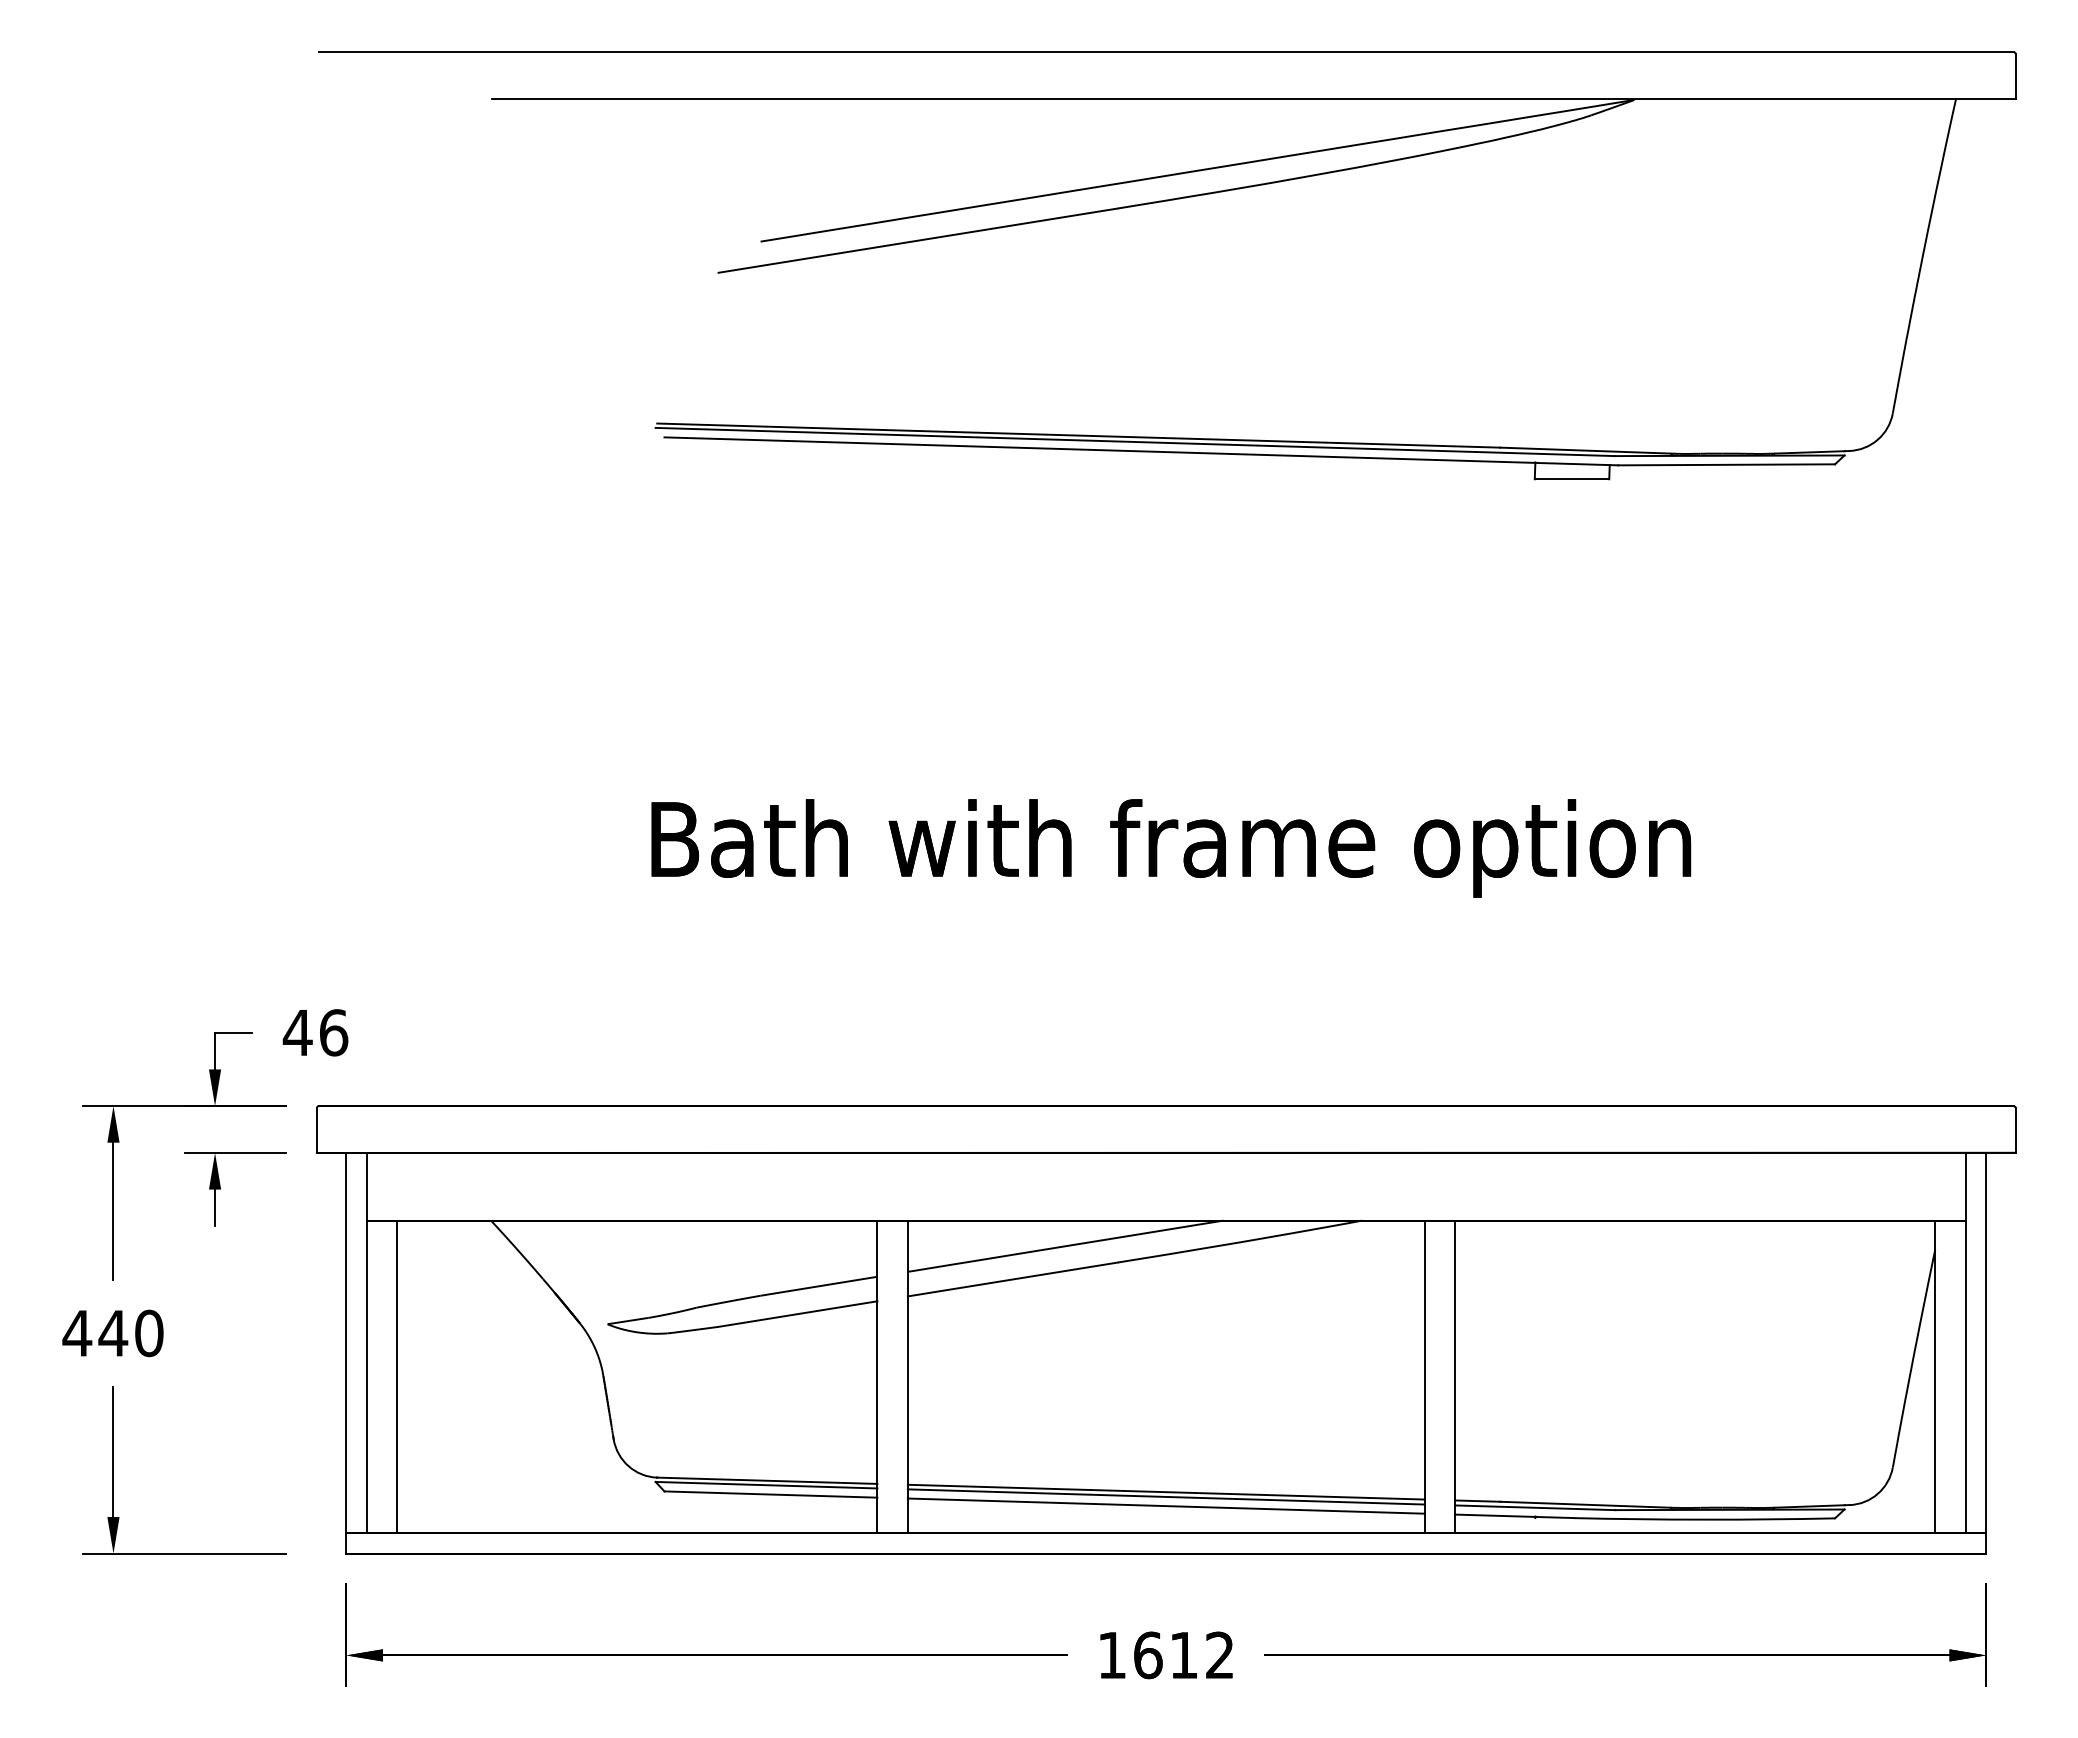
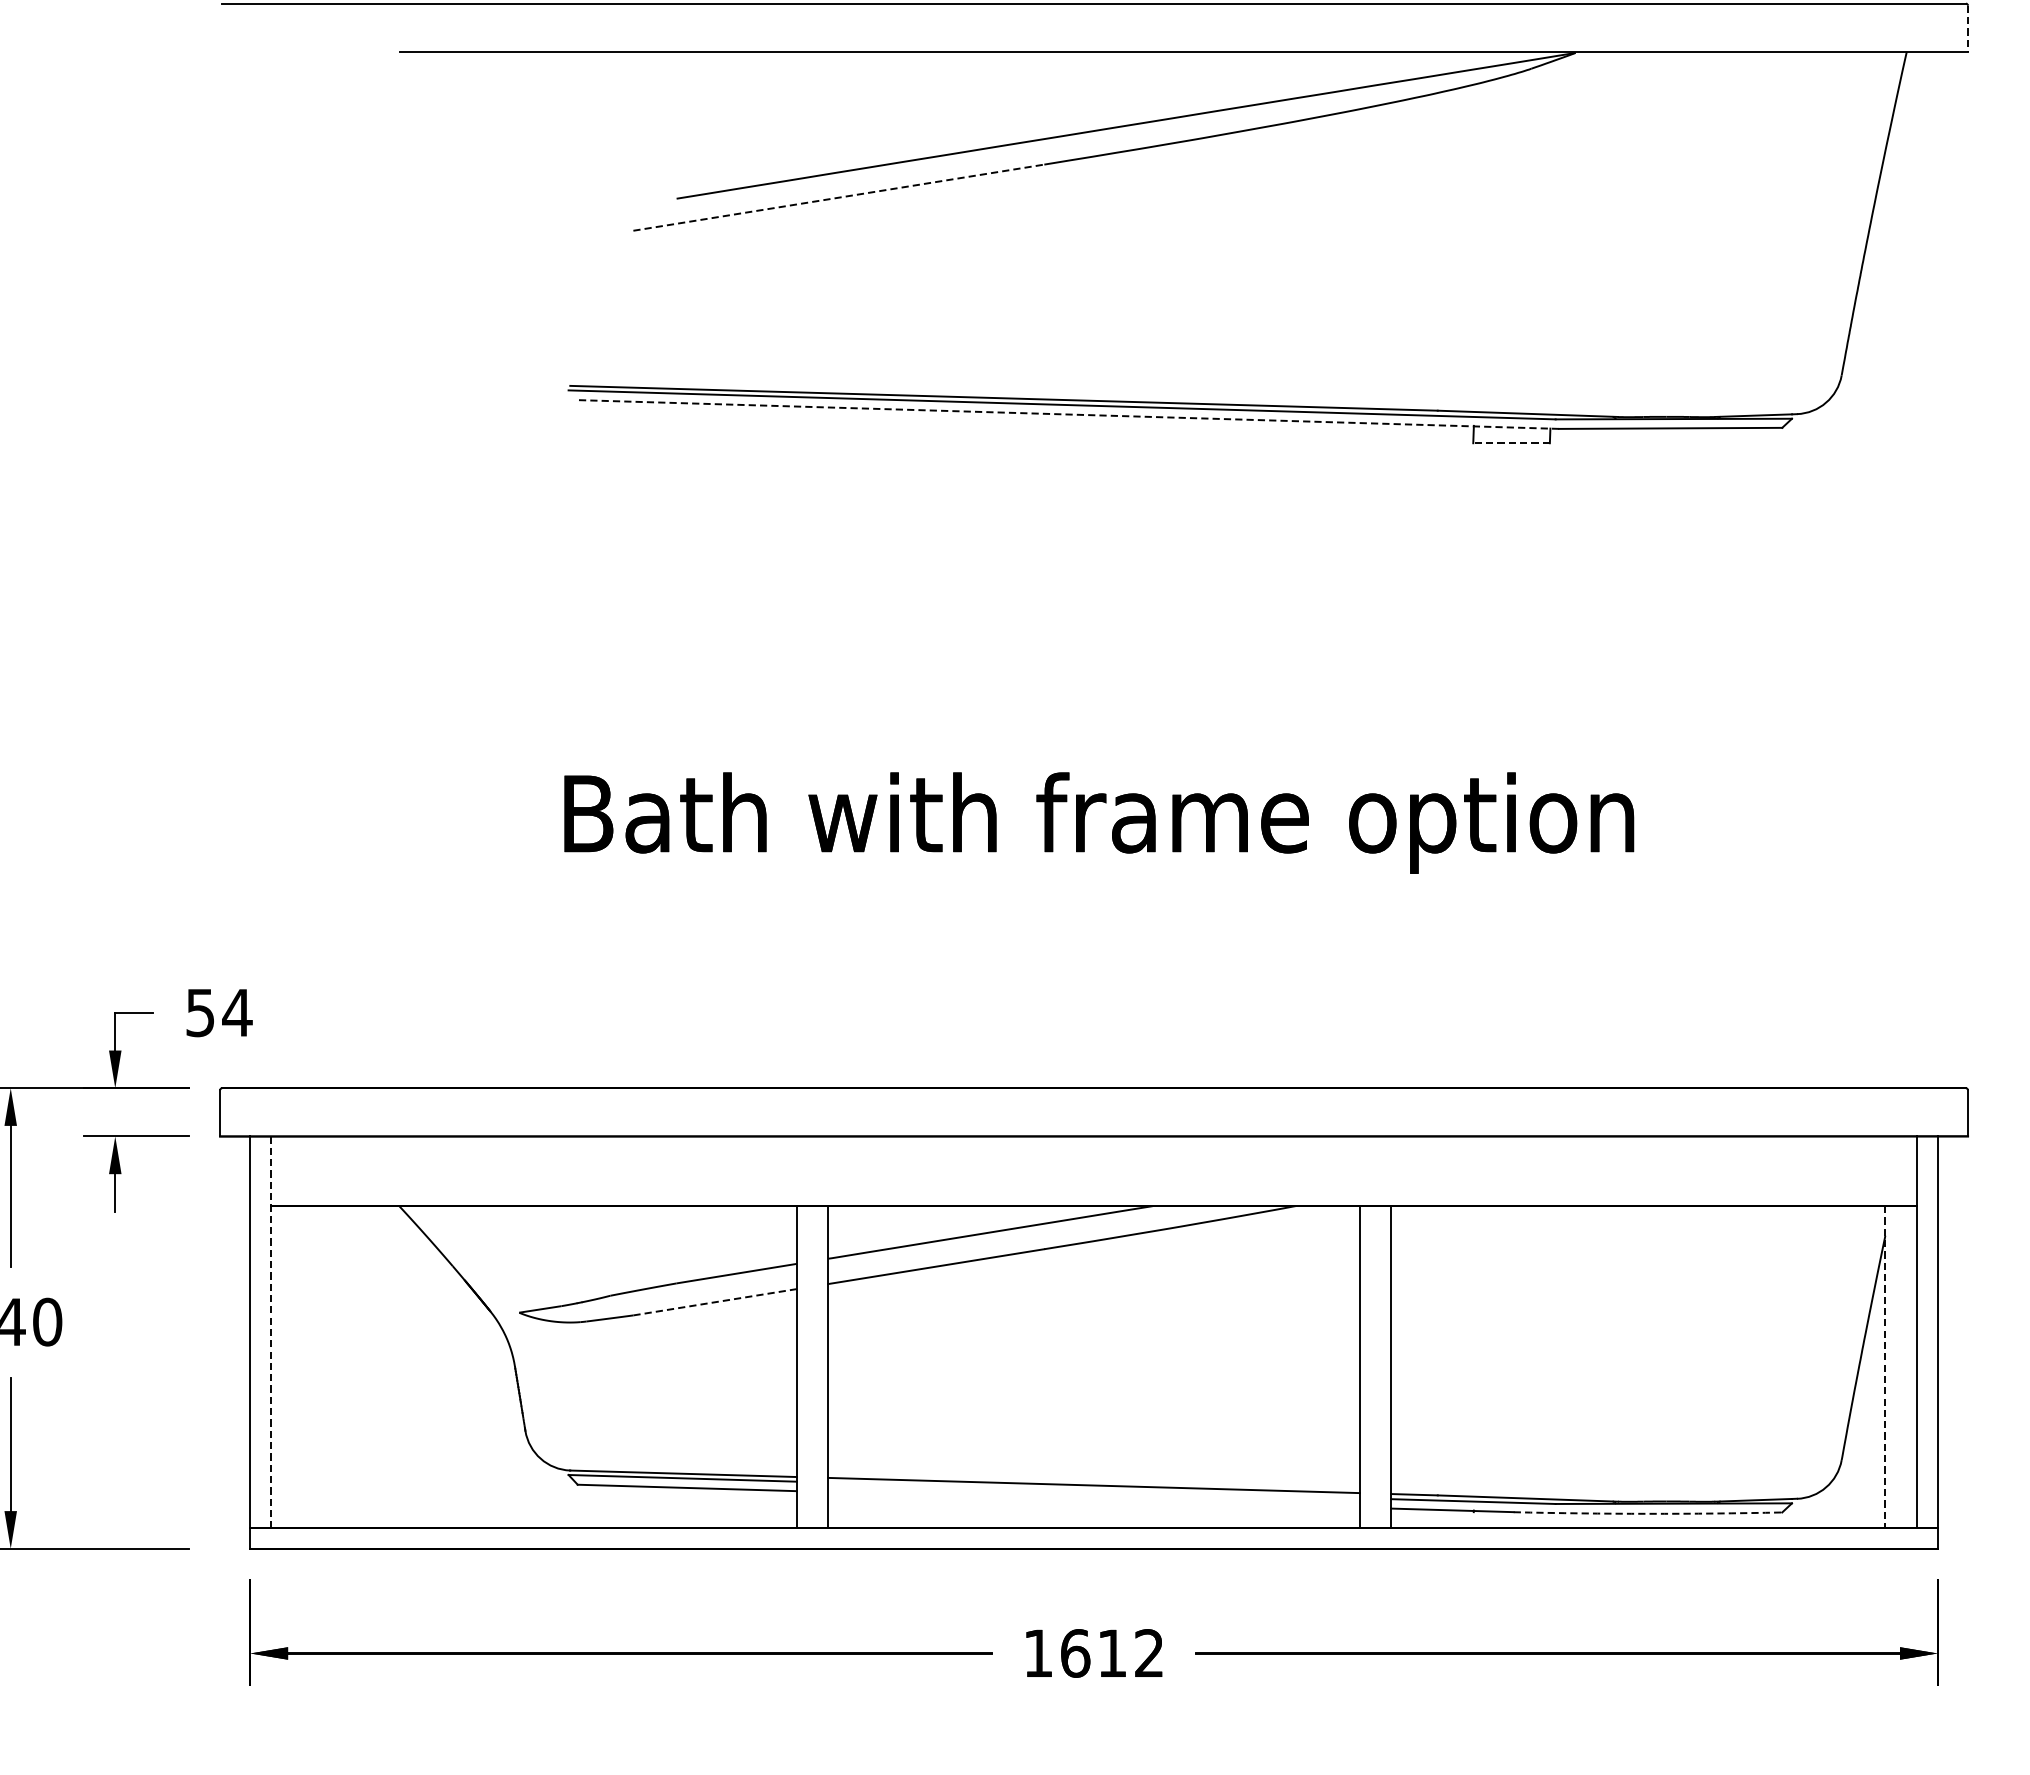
line: (2015, 76) -> (1967, 28), solid -> dashed
line: (918, 240) -> (839, 197), solid -> dashed
line: (1140, 451) -> (1067, 414), solid -> dashed
line: (1571, 479) -> (1511, 443), solid -> dashed
text: (315, 1032) -> (218, 1012), 46 -> 54
line: (798, 1314) -> (715, 1302), solid -> dashed
line: (366, 1343) -> (271, 1332), solid -> dashed
line: (397, 1376) -> (303, 1366), removed
line: (1935, 1377) -> (1885, 1367), solid -> dashed
line: (1165, 1496) -> (1093, 1489), removed
line: (1165, 1505) -> (1093, 1499), removed
arc: (1704, 1519) -> (1647, 1513), solid -> dashed

